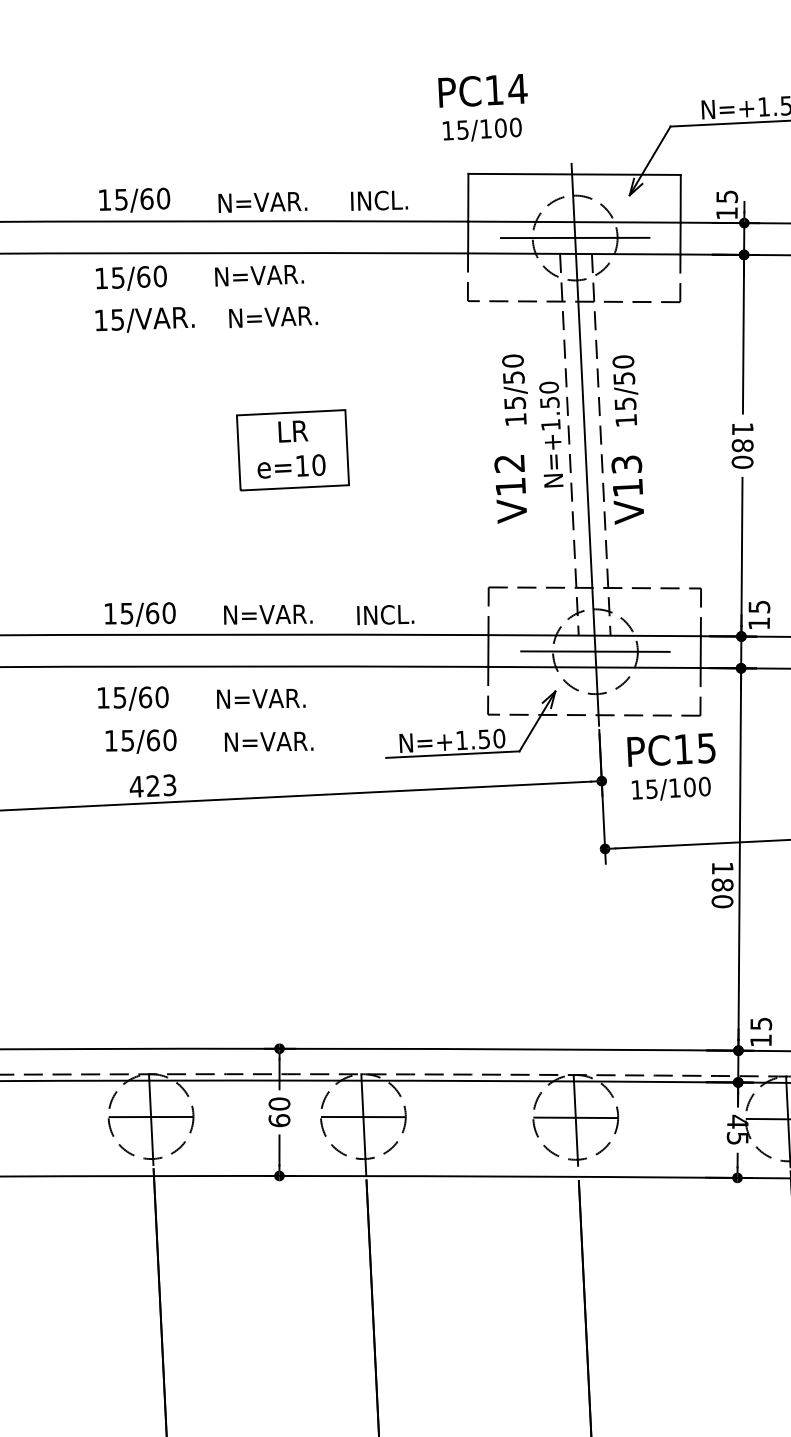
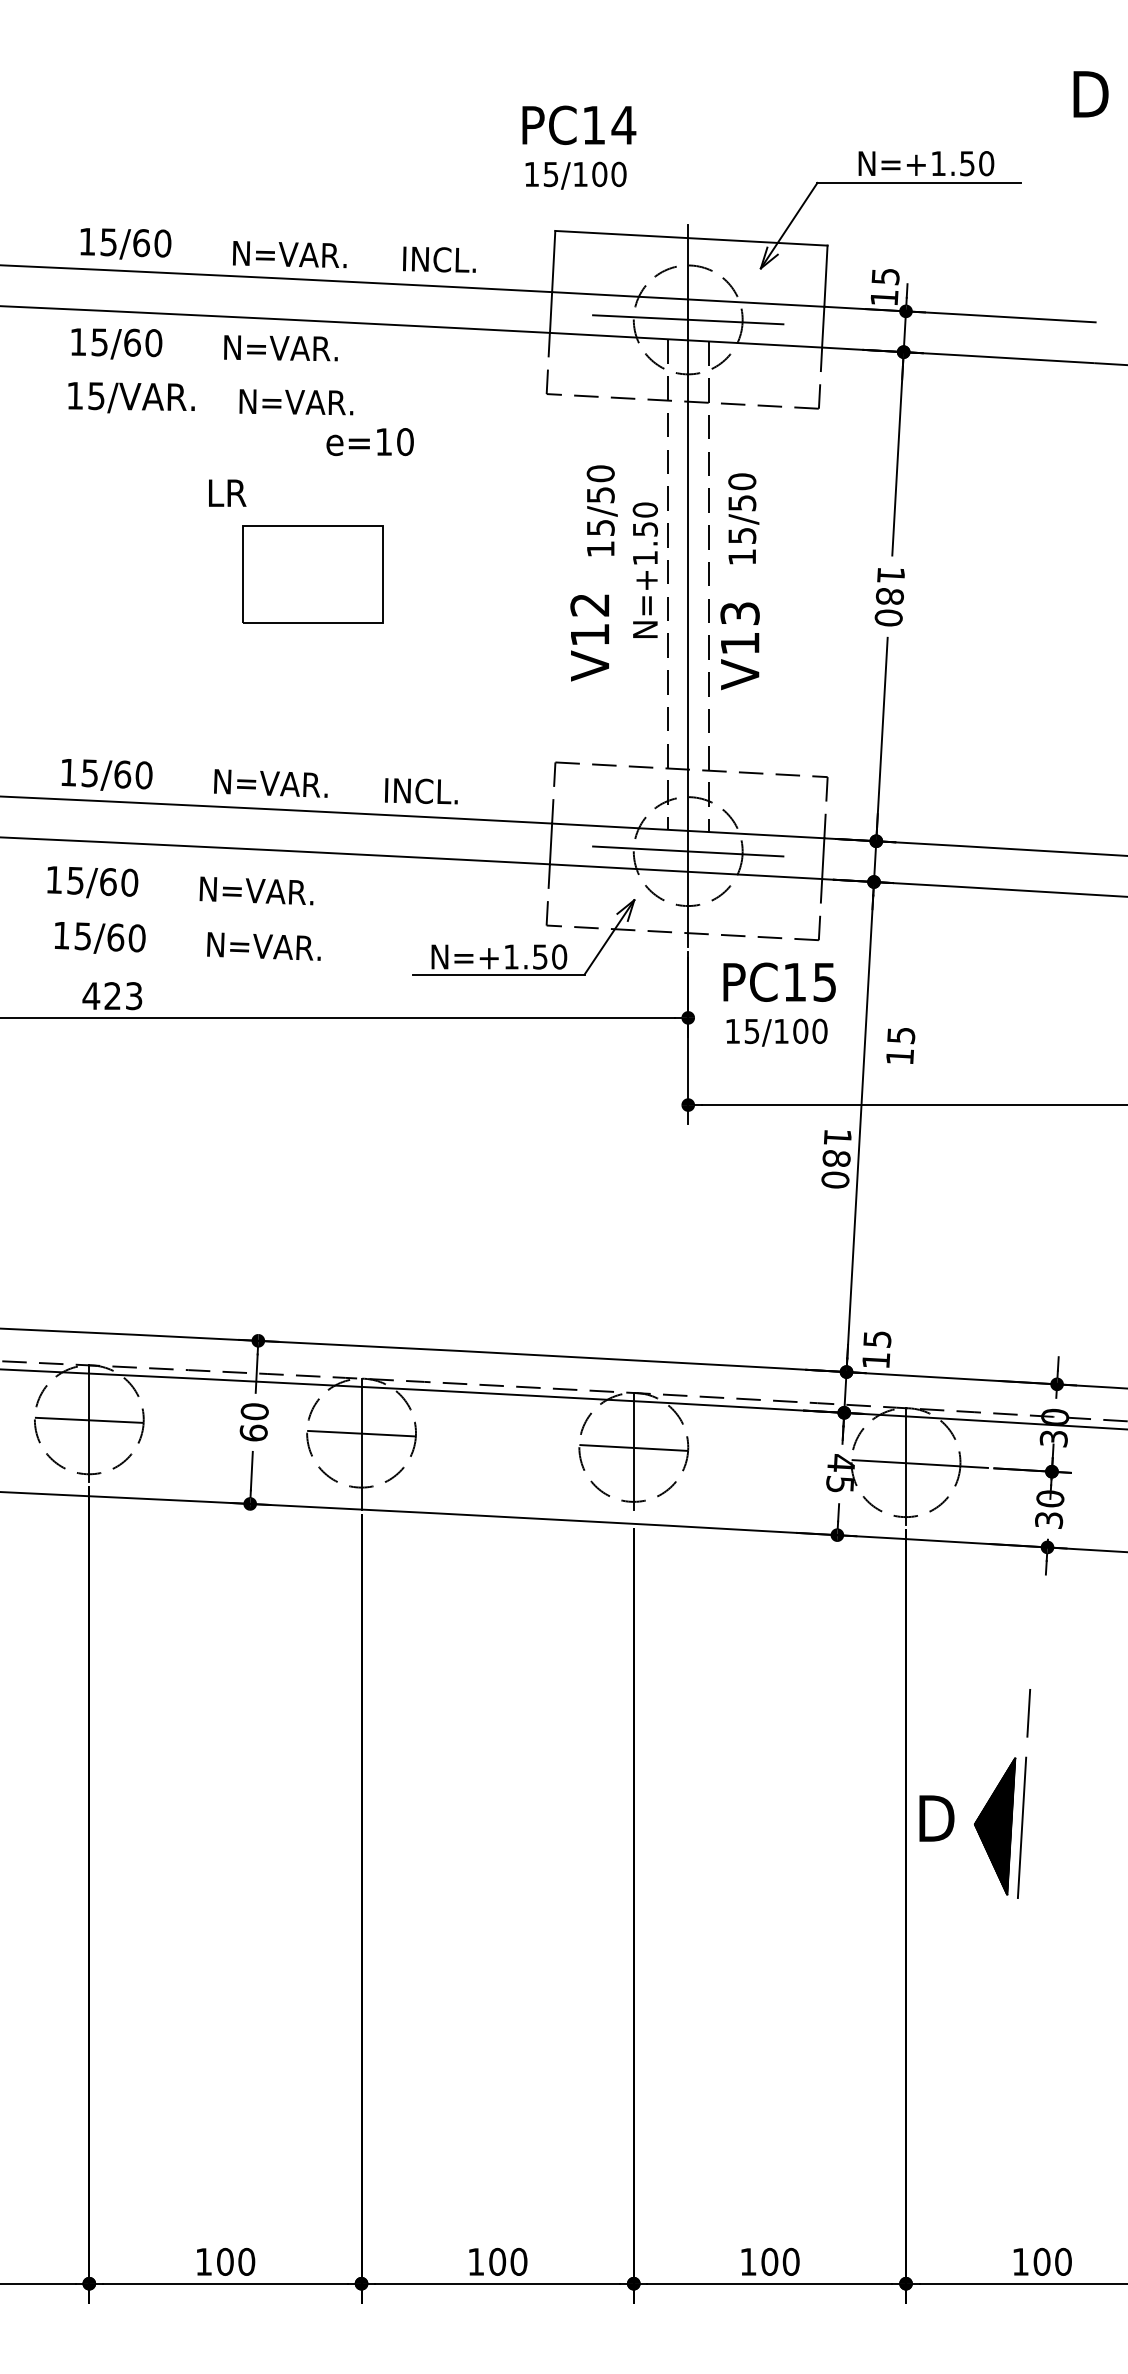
text: (293, 430) -> (227, 492), moved
text: (291, 466) -> (369, 442), moved
text: (759, 614) -> (900, 1045), moved

